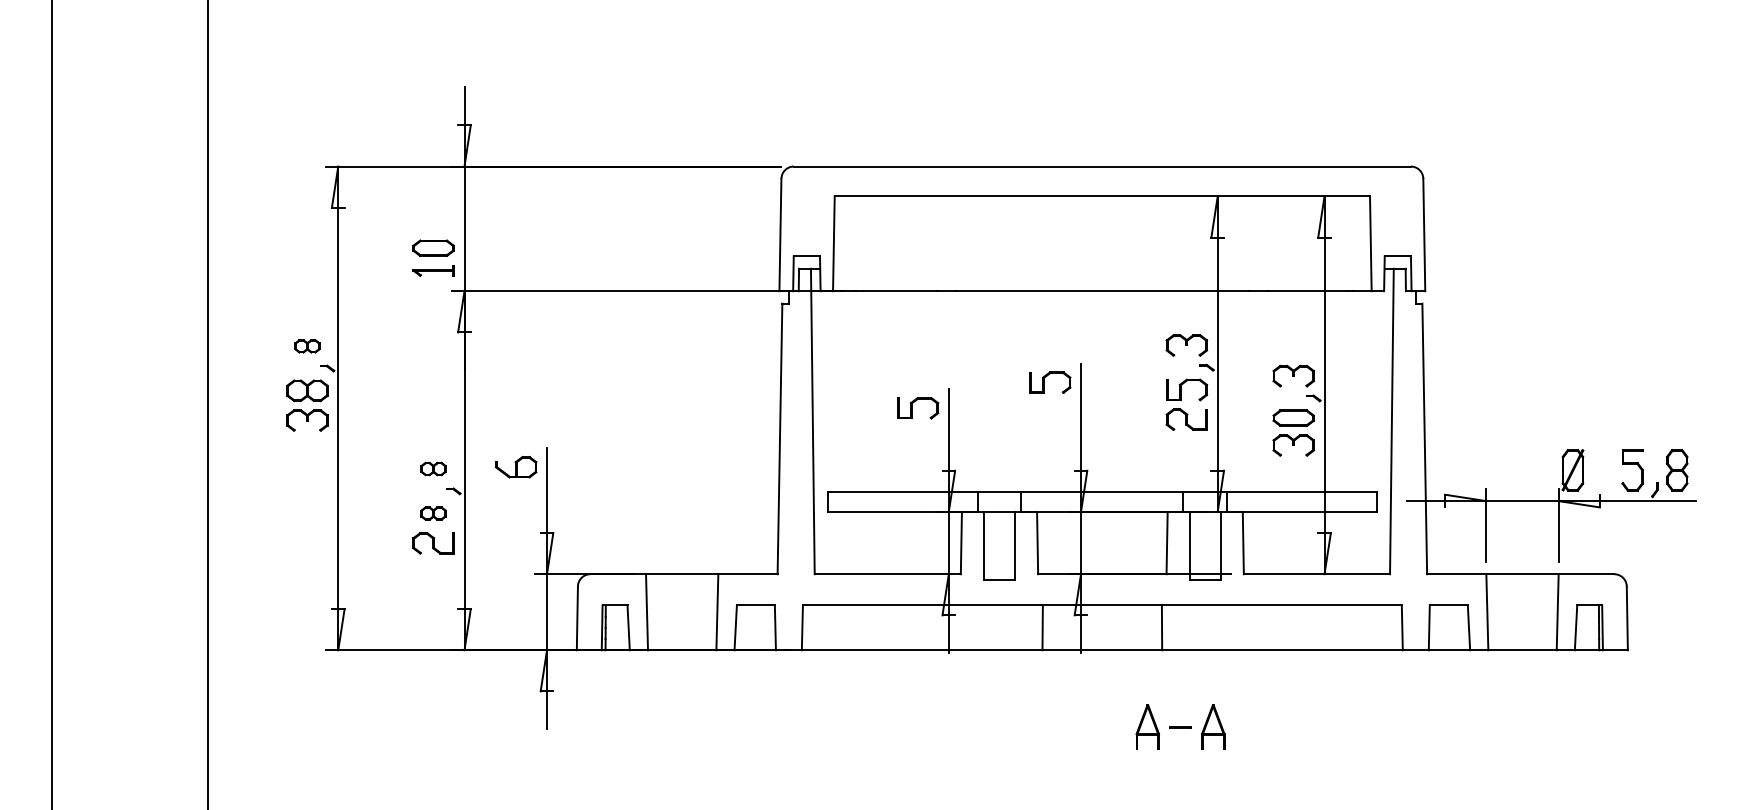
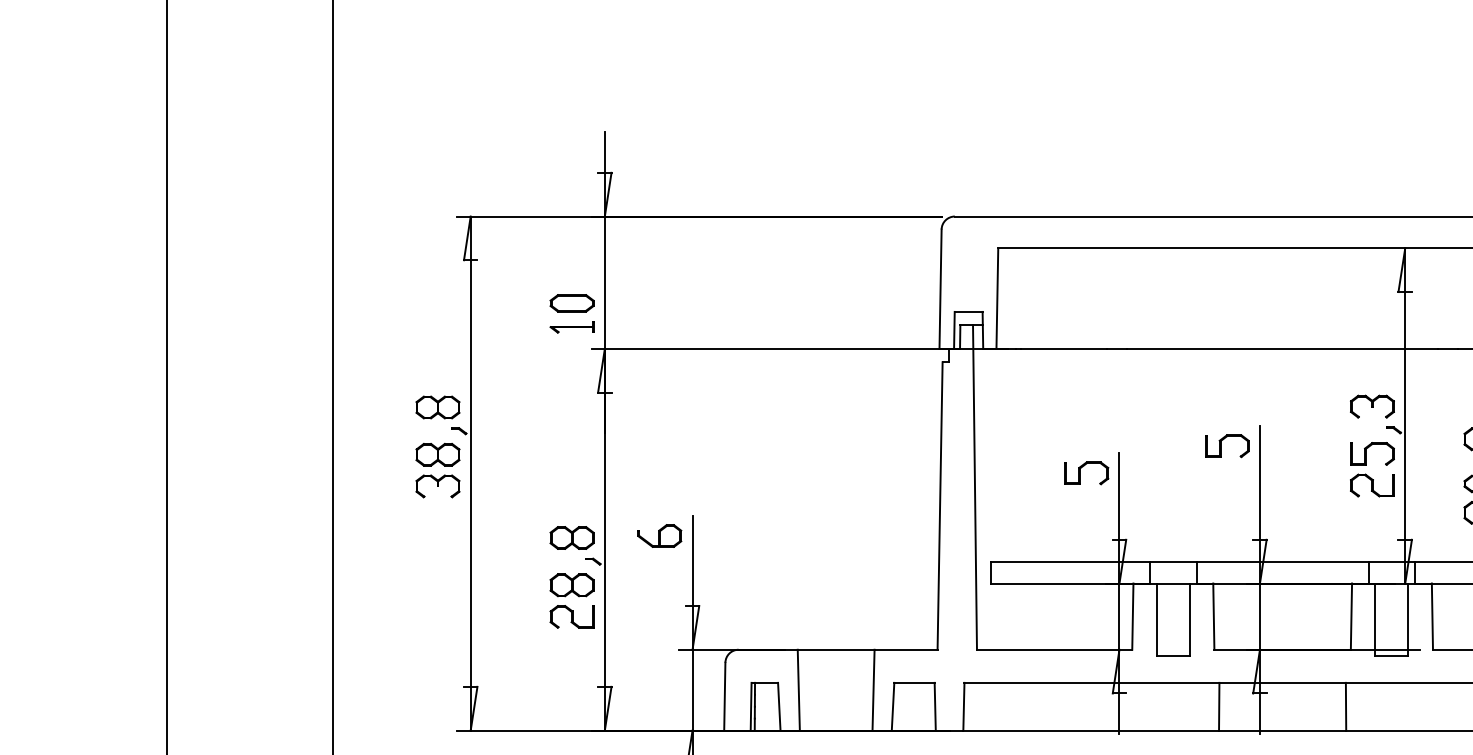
part: (307, 346) -> (438, 407), size x1.67
part: (433, 468) -> (571, 537), size x1.67
part: (433, 513) -> (571, 585), size x1.67

